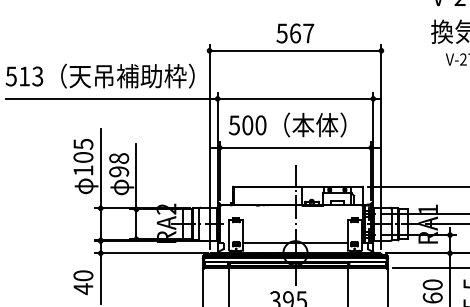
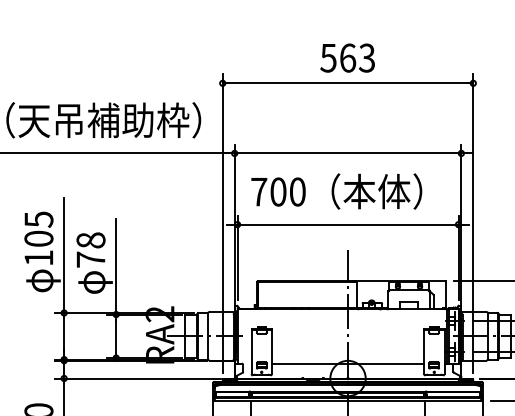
text: (308, 33) -> (366, 58), 567 -> 563
text: (234, 125) -> (259, 192), 500 -> 700
text: (119, 171) -> (91, 259), 98 -> 78

